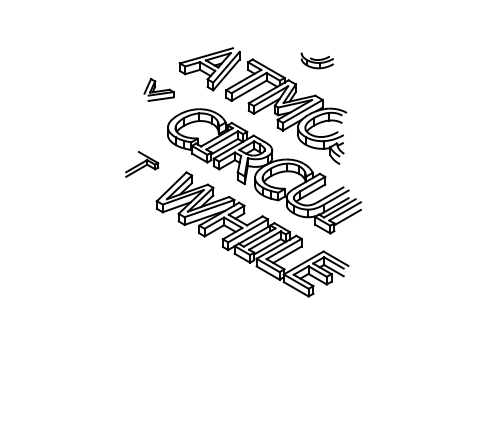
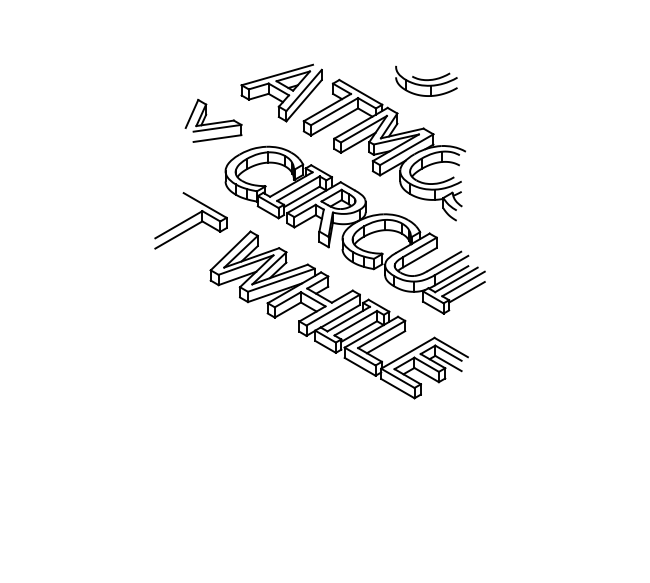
part: (317, 60) -> (426, 81), size x1.43
part: (158, 89) -> (212, 120), size x1.43
part: (141, 164) -> (190, 220), size x1.67

